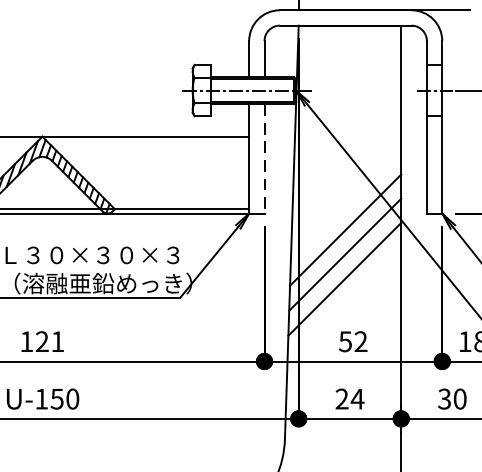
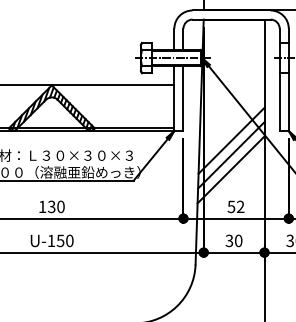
line: (264, 160) -> (183, 99), dashed -> solid
text: (50, 341) -> (56, 206), 121 -> 130
text: (348, 398) -> (233, 240), 24 -> 30

